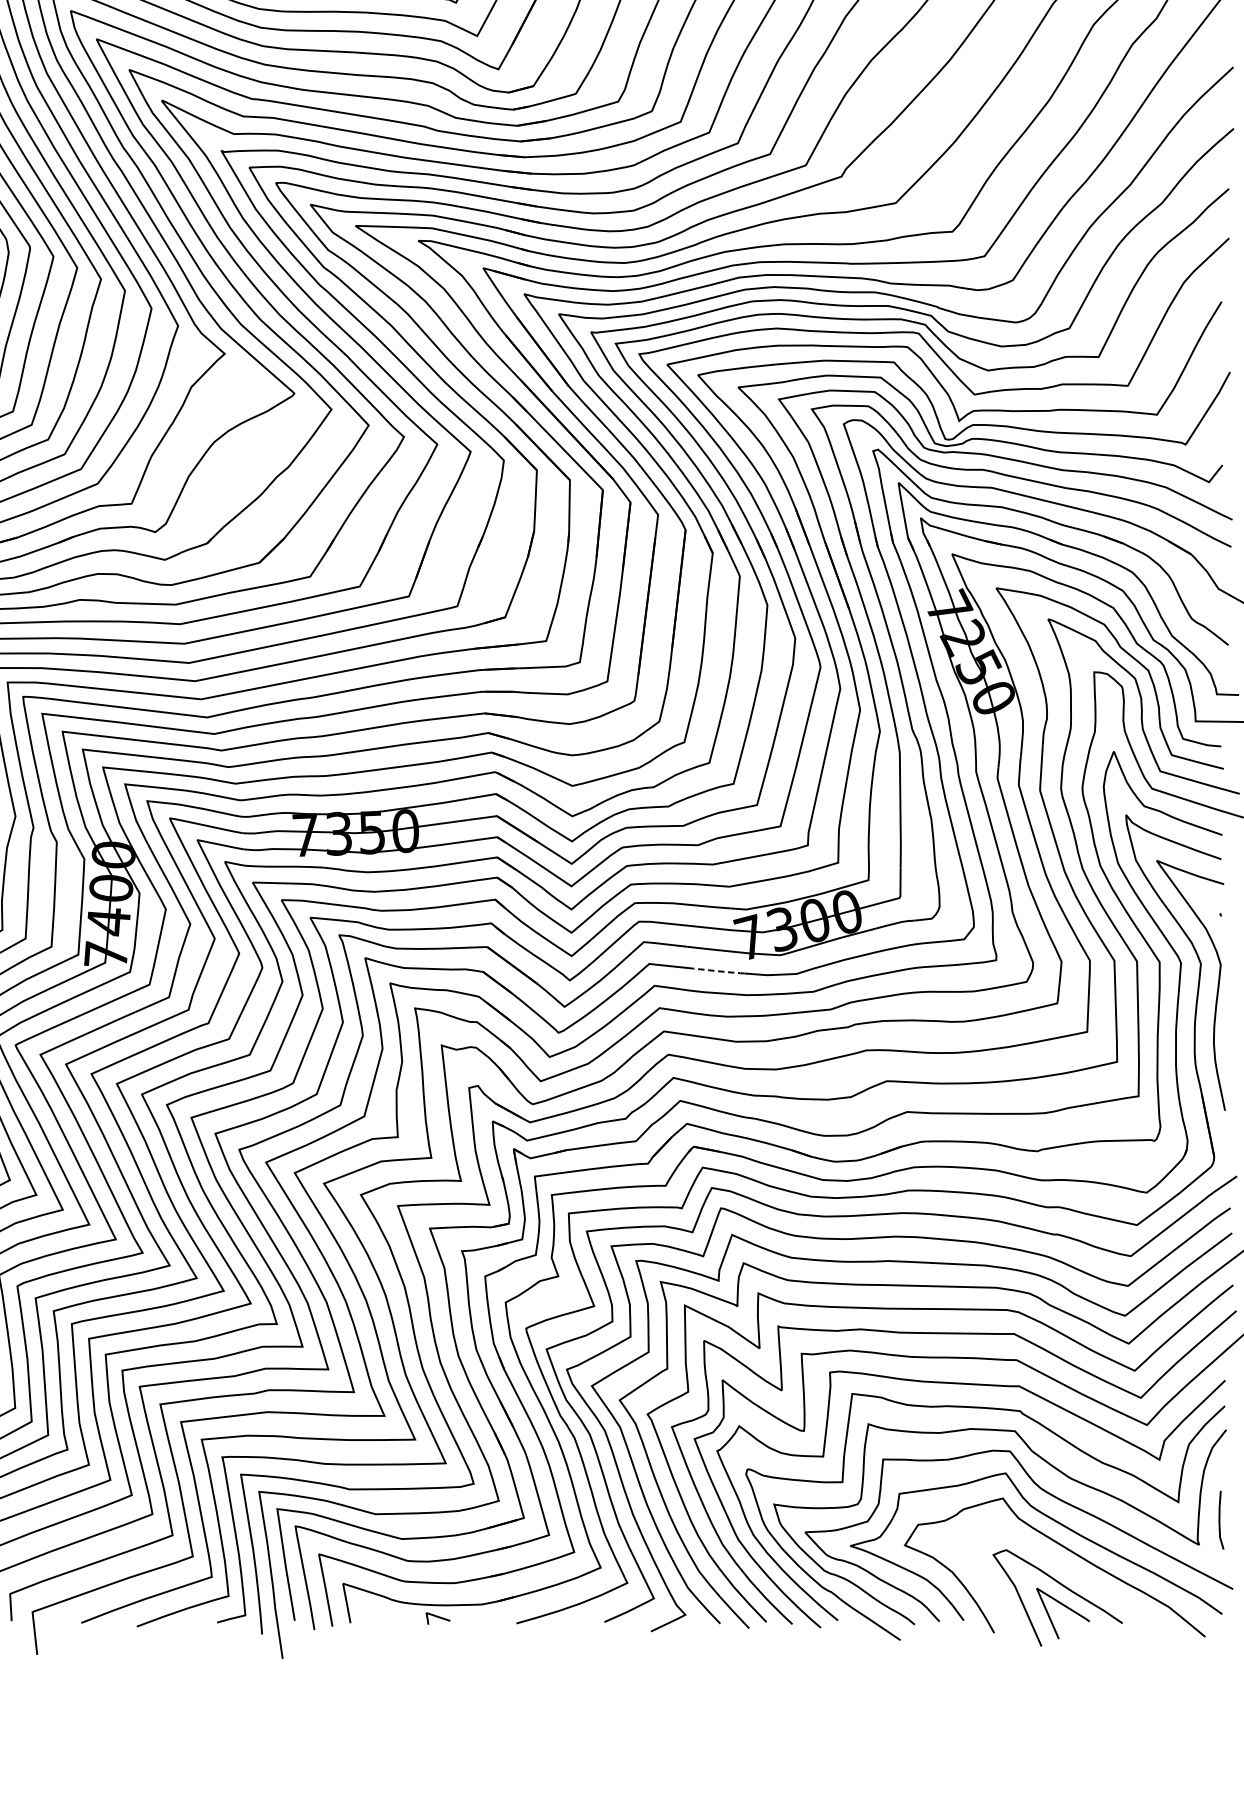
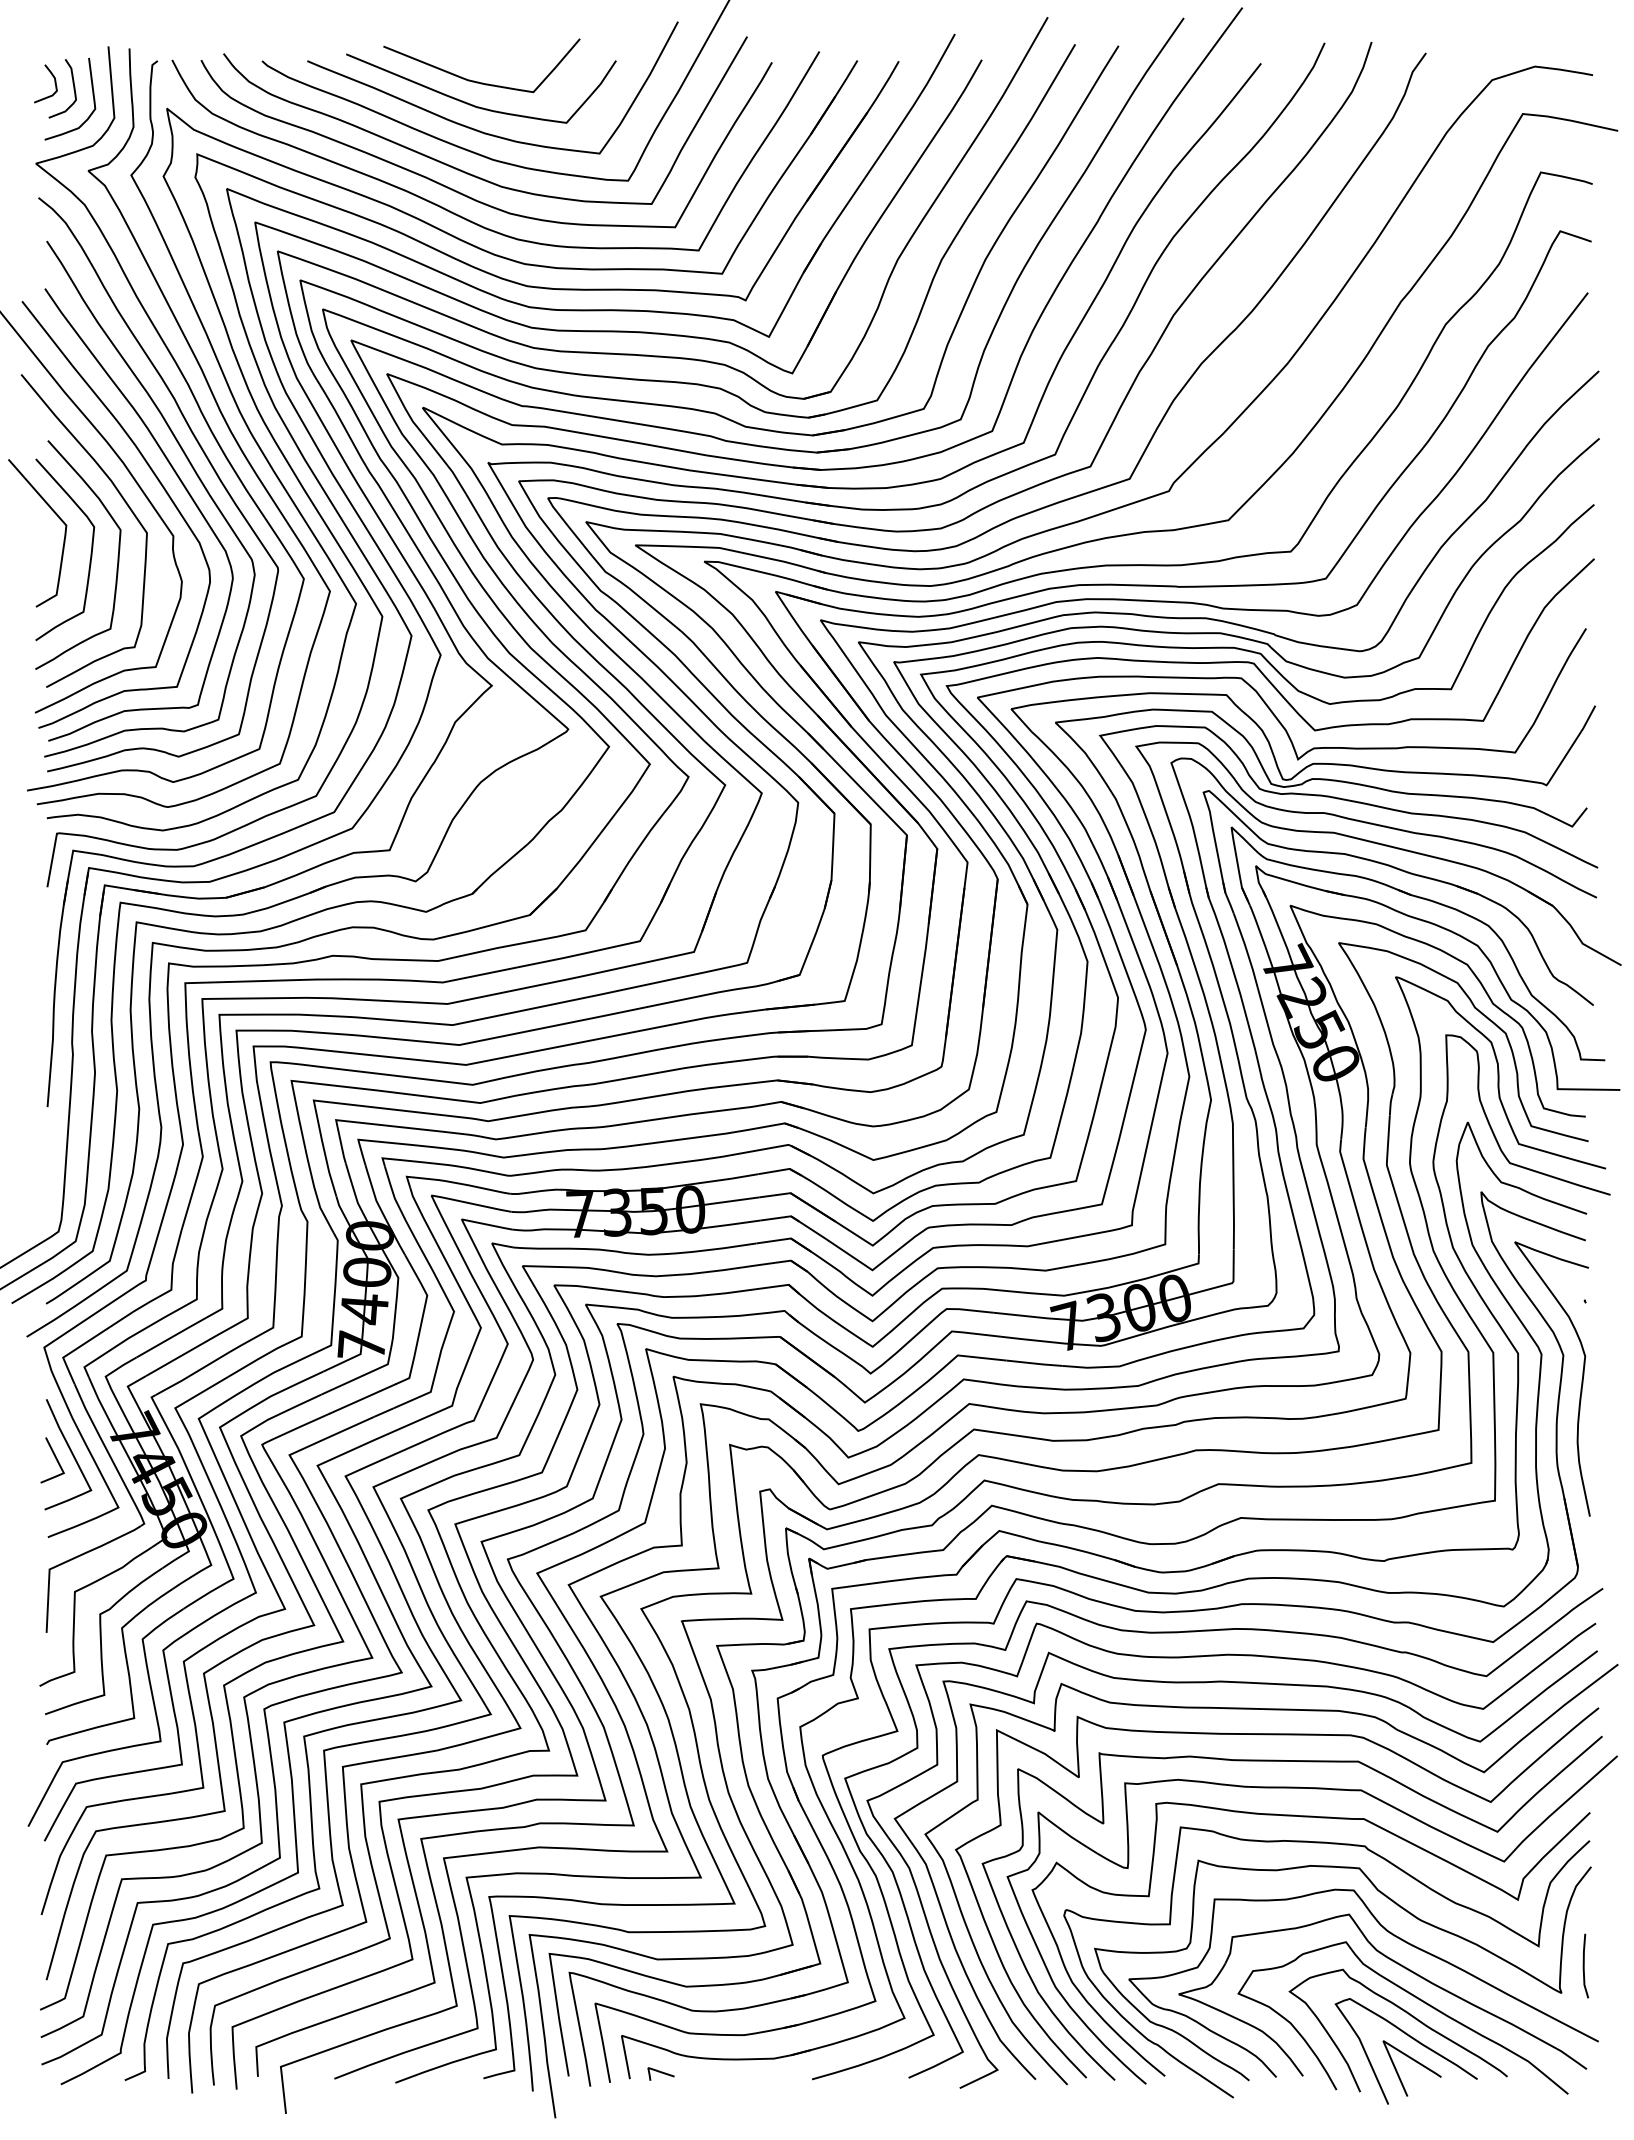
line: (720, 971) -> (1035, 1363), dashed -> solid
curve: (1060, 1565) -> (1409, 2015), added
curve: (437, 1617) -> (660, 2072), moved

